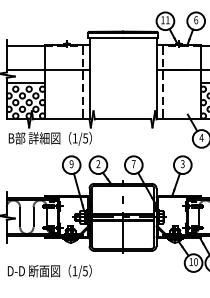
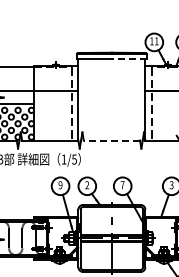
line: (139, 38) -> (128, 59), solid -> dashed
line: (122, 119) -> (111, 140), solid -> dashed

